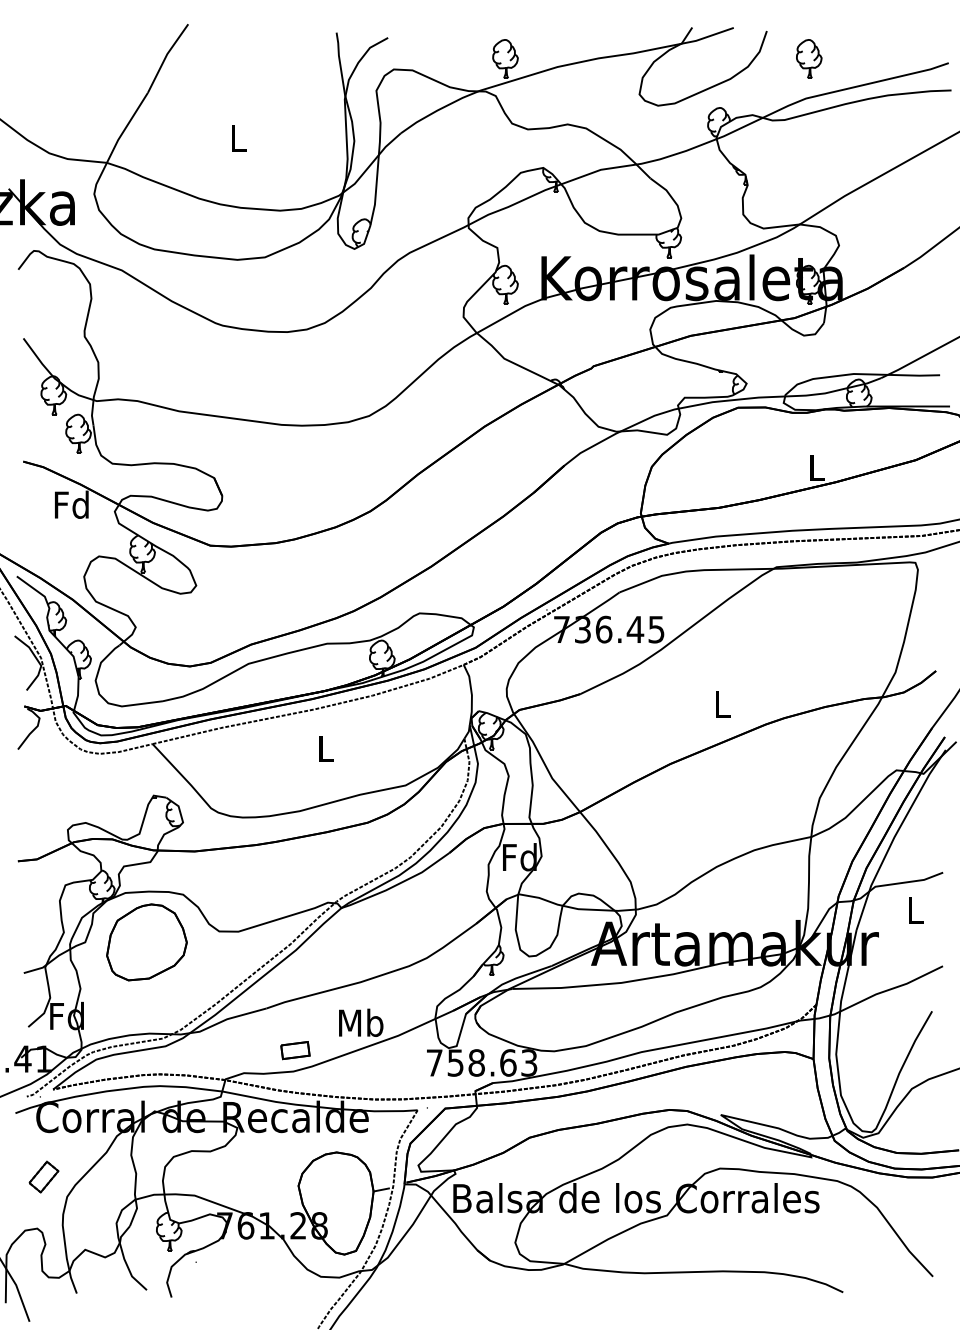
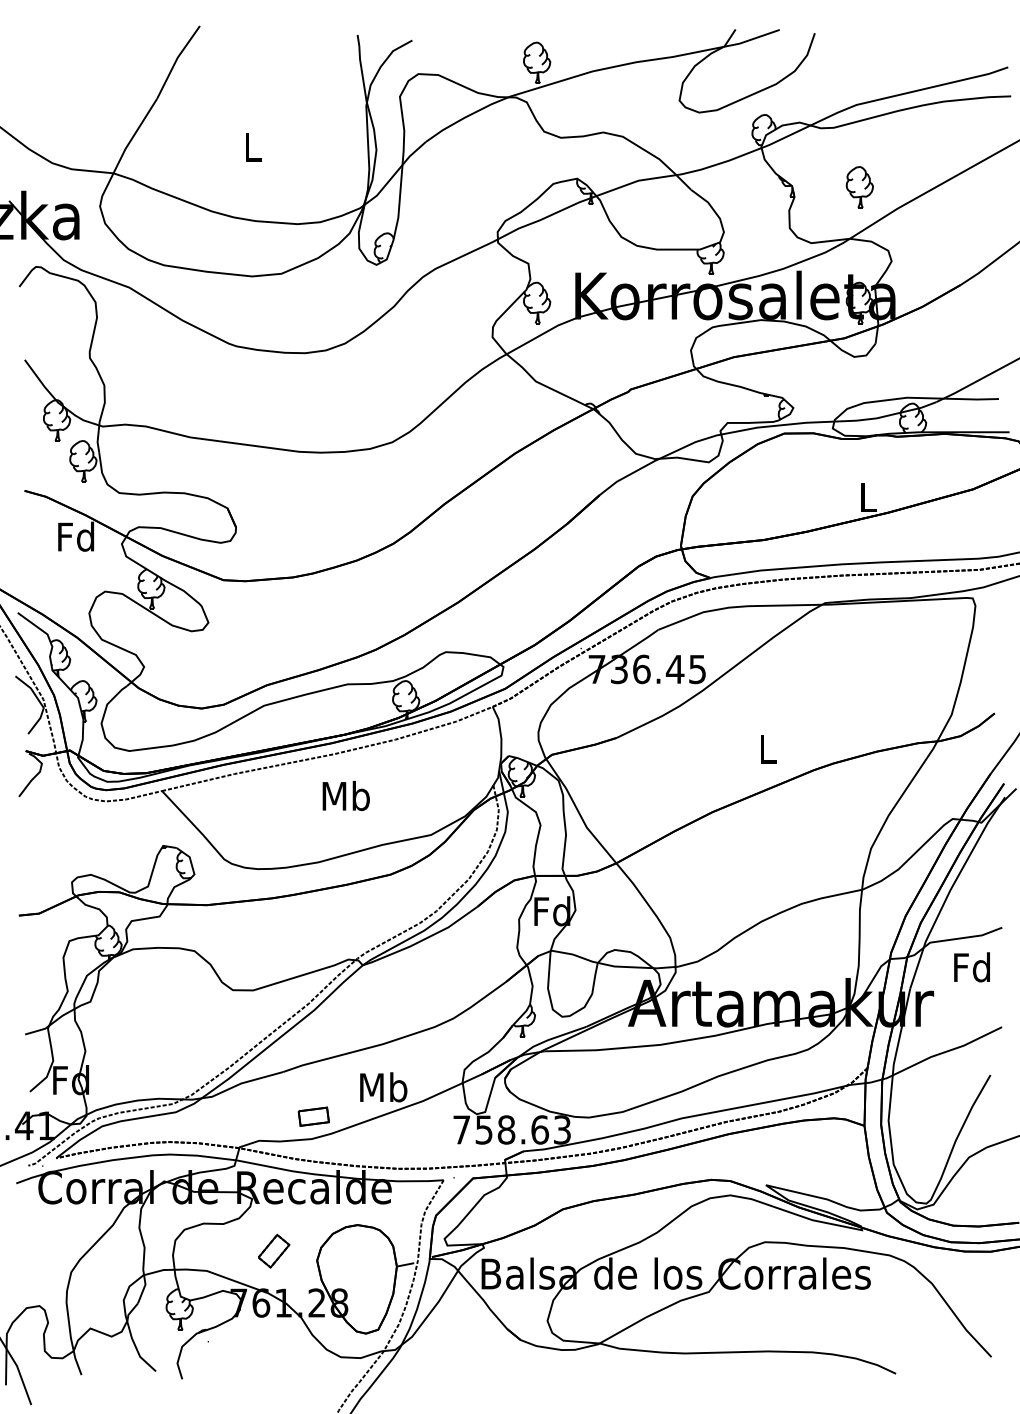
part: (809, 58) -> (860, 186), moved
text: (325, 748) -> (345, 795), L -> Mb
text: (914, 909) -> (971, 966), L -> Fd
part: (146, 942) -> (155, 1001), removed
part: (43, 1176) -> (273, 1250), moved

